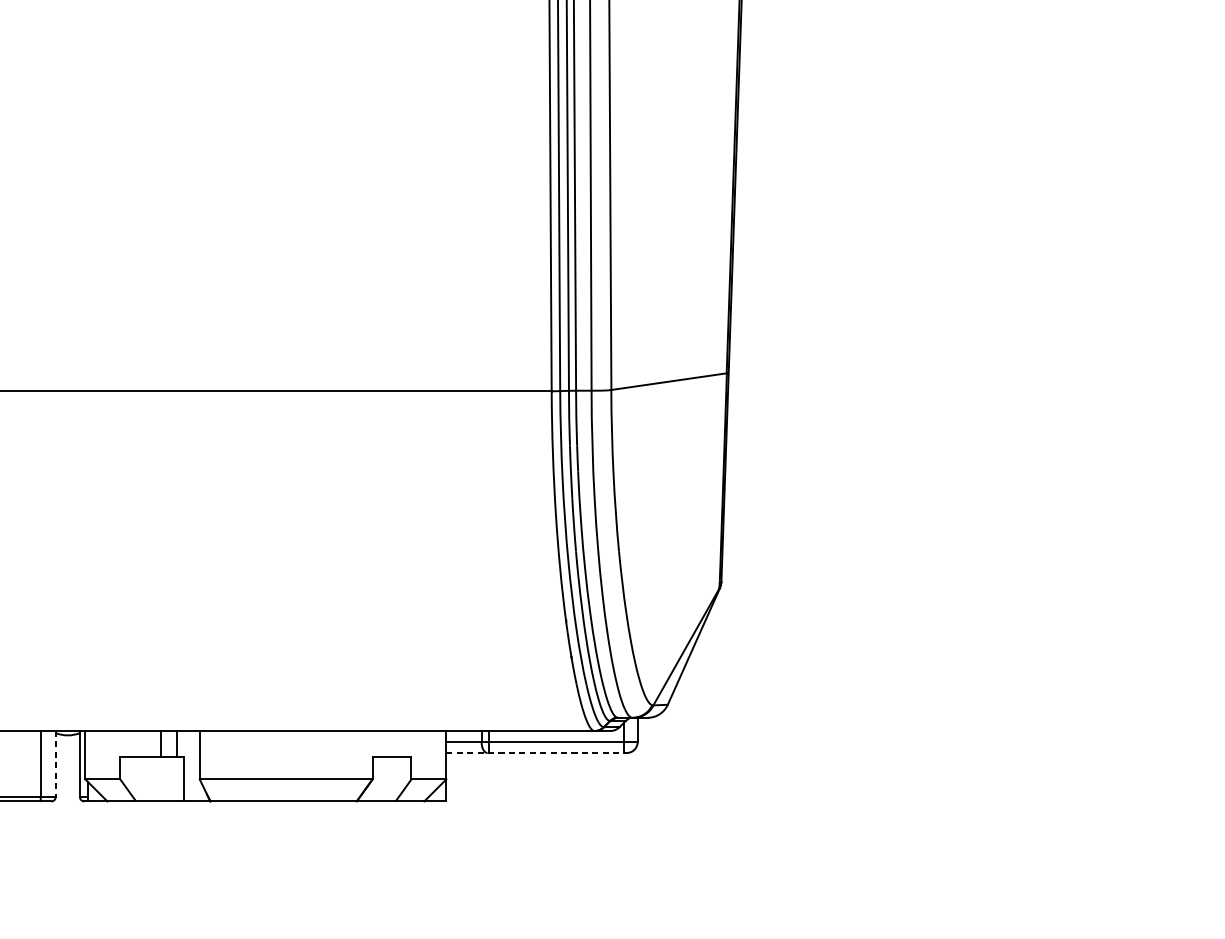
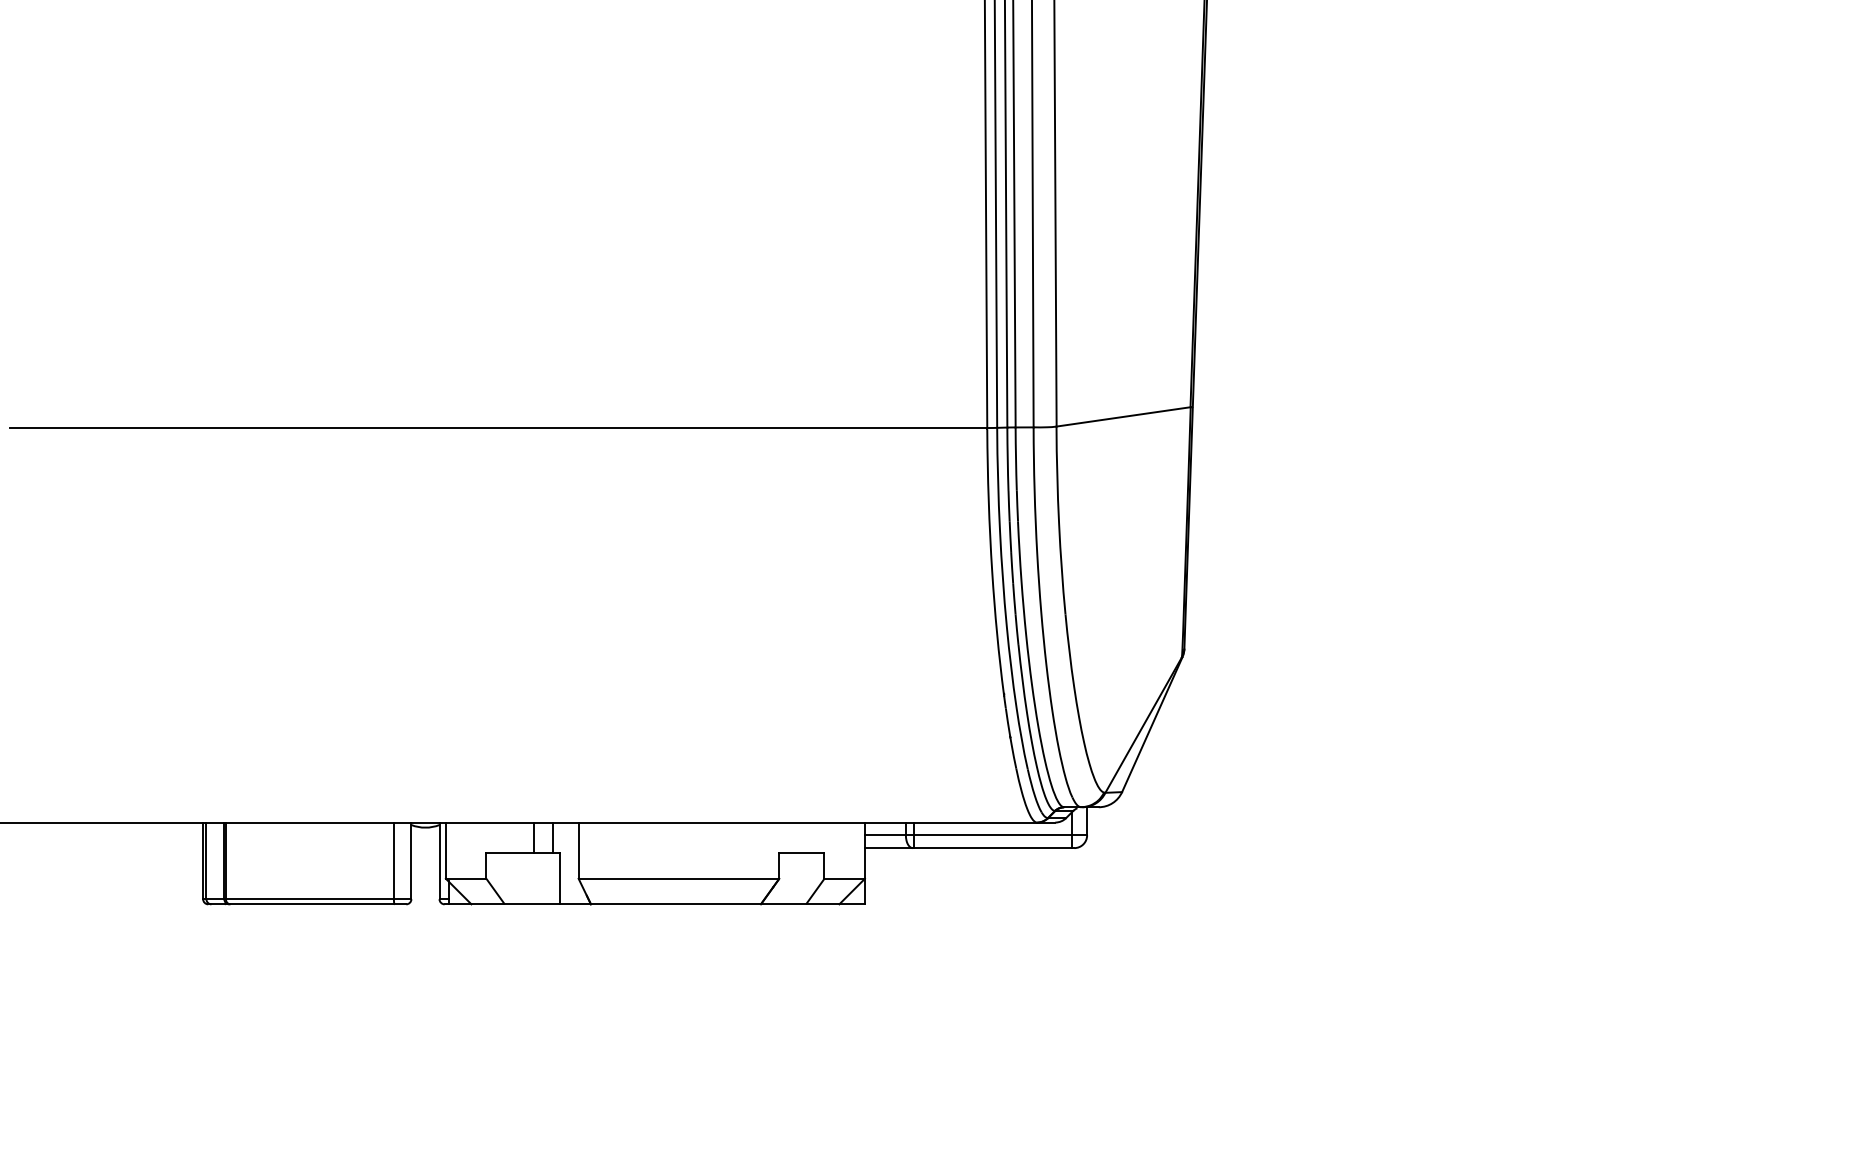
line: (536, 753) -> (969, 848), dashed -> solid
line: (55, 764) -> (411, 861), dashed -> solid

